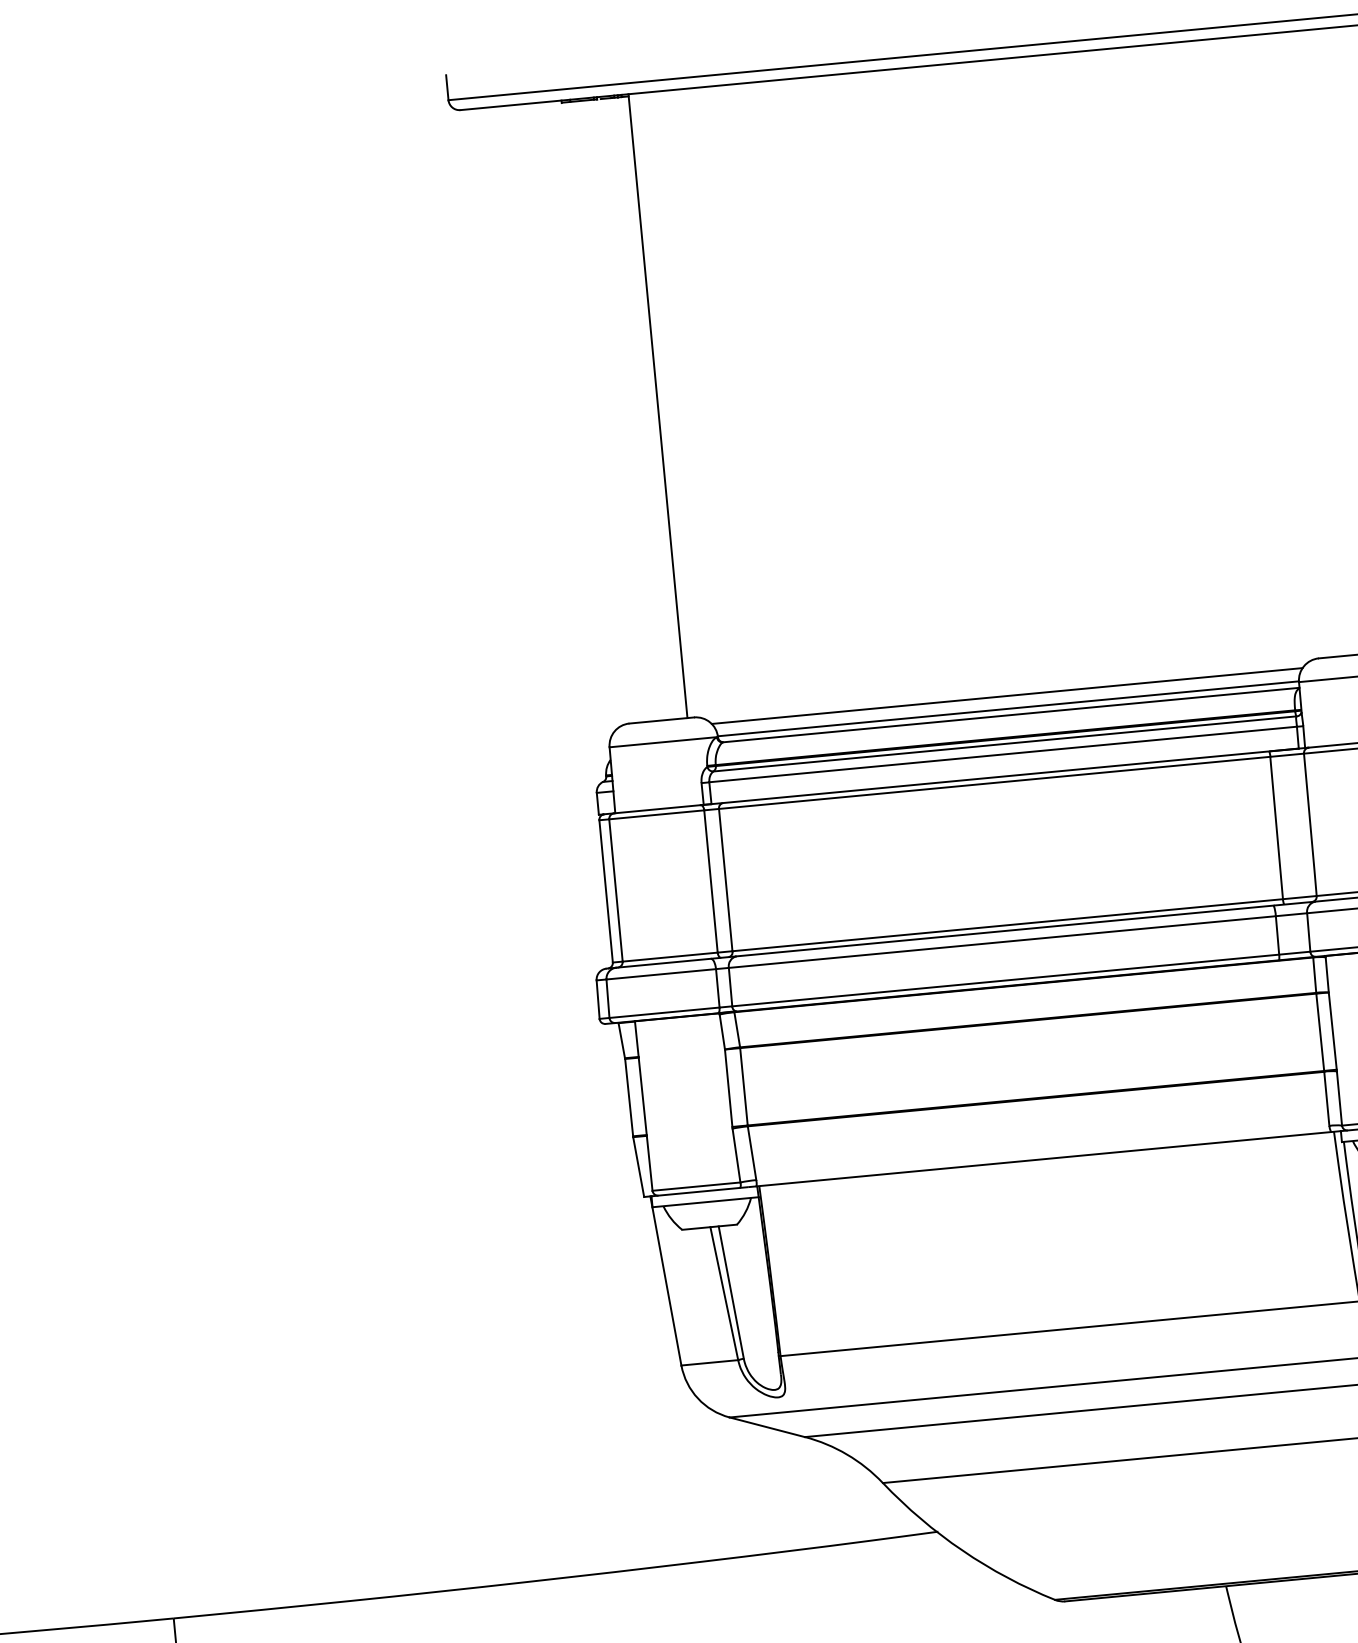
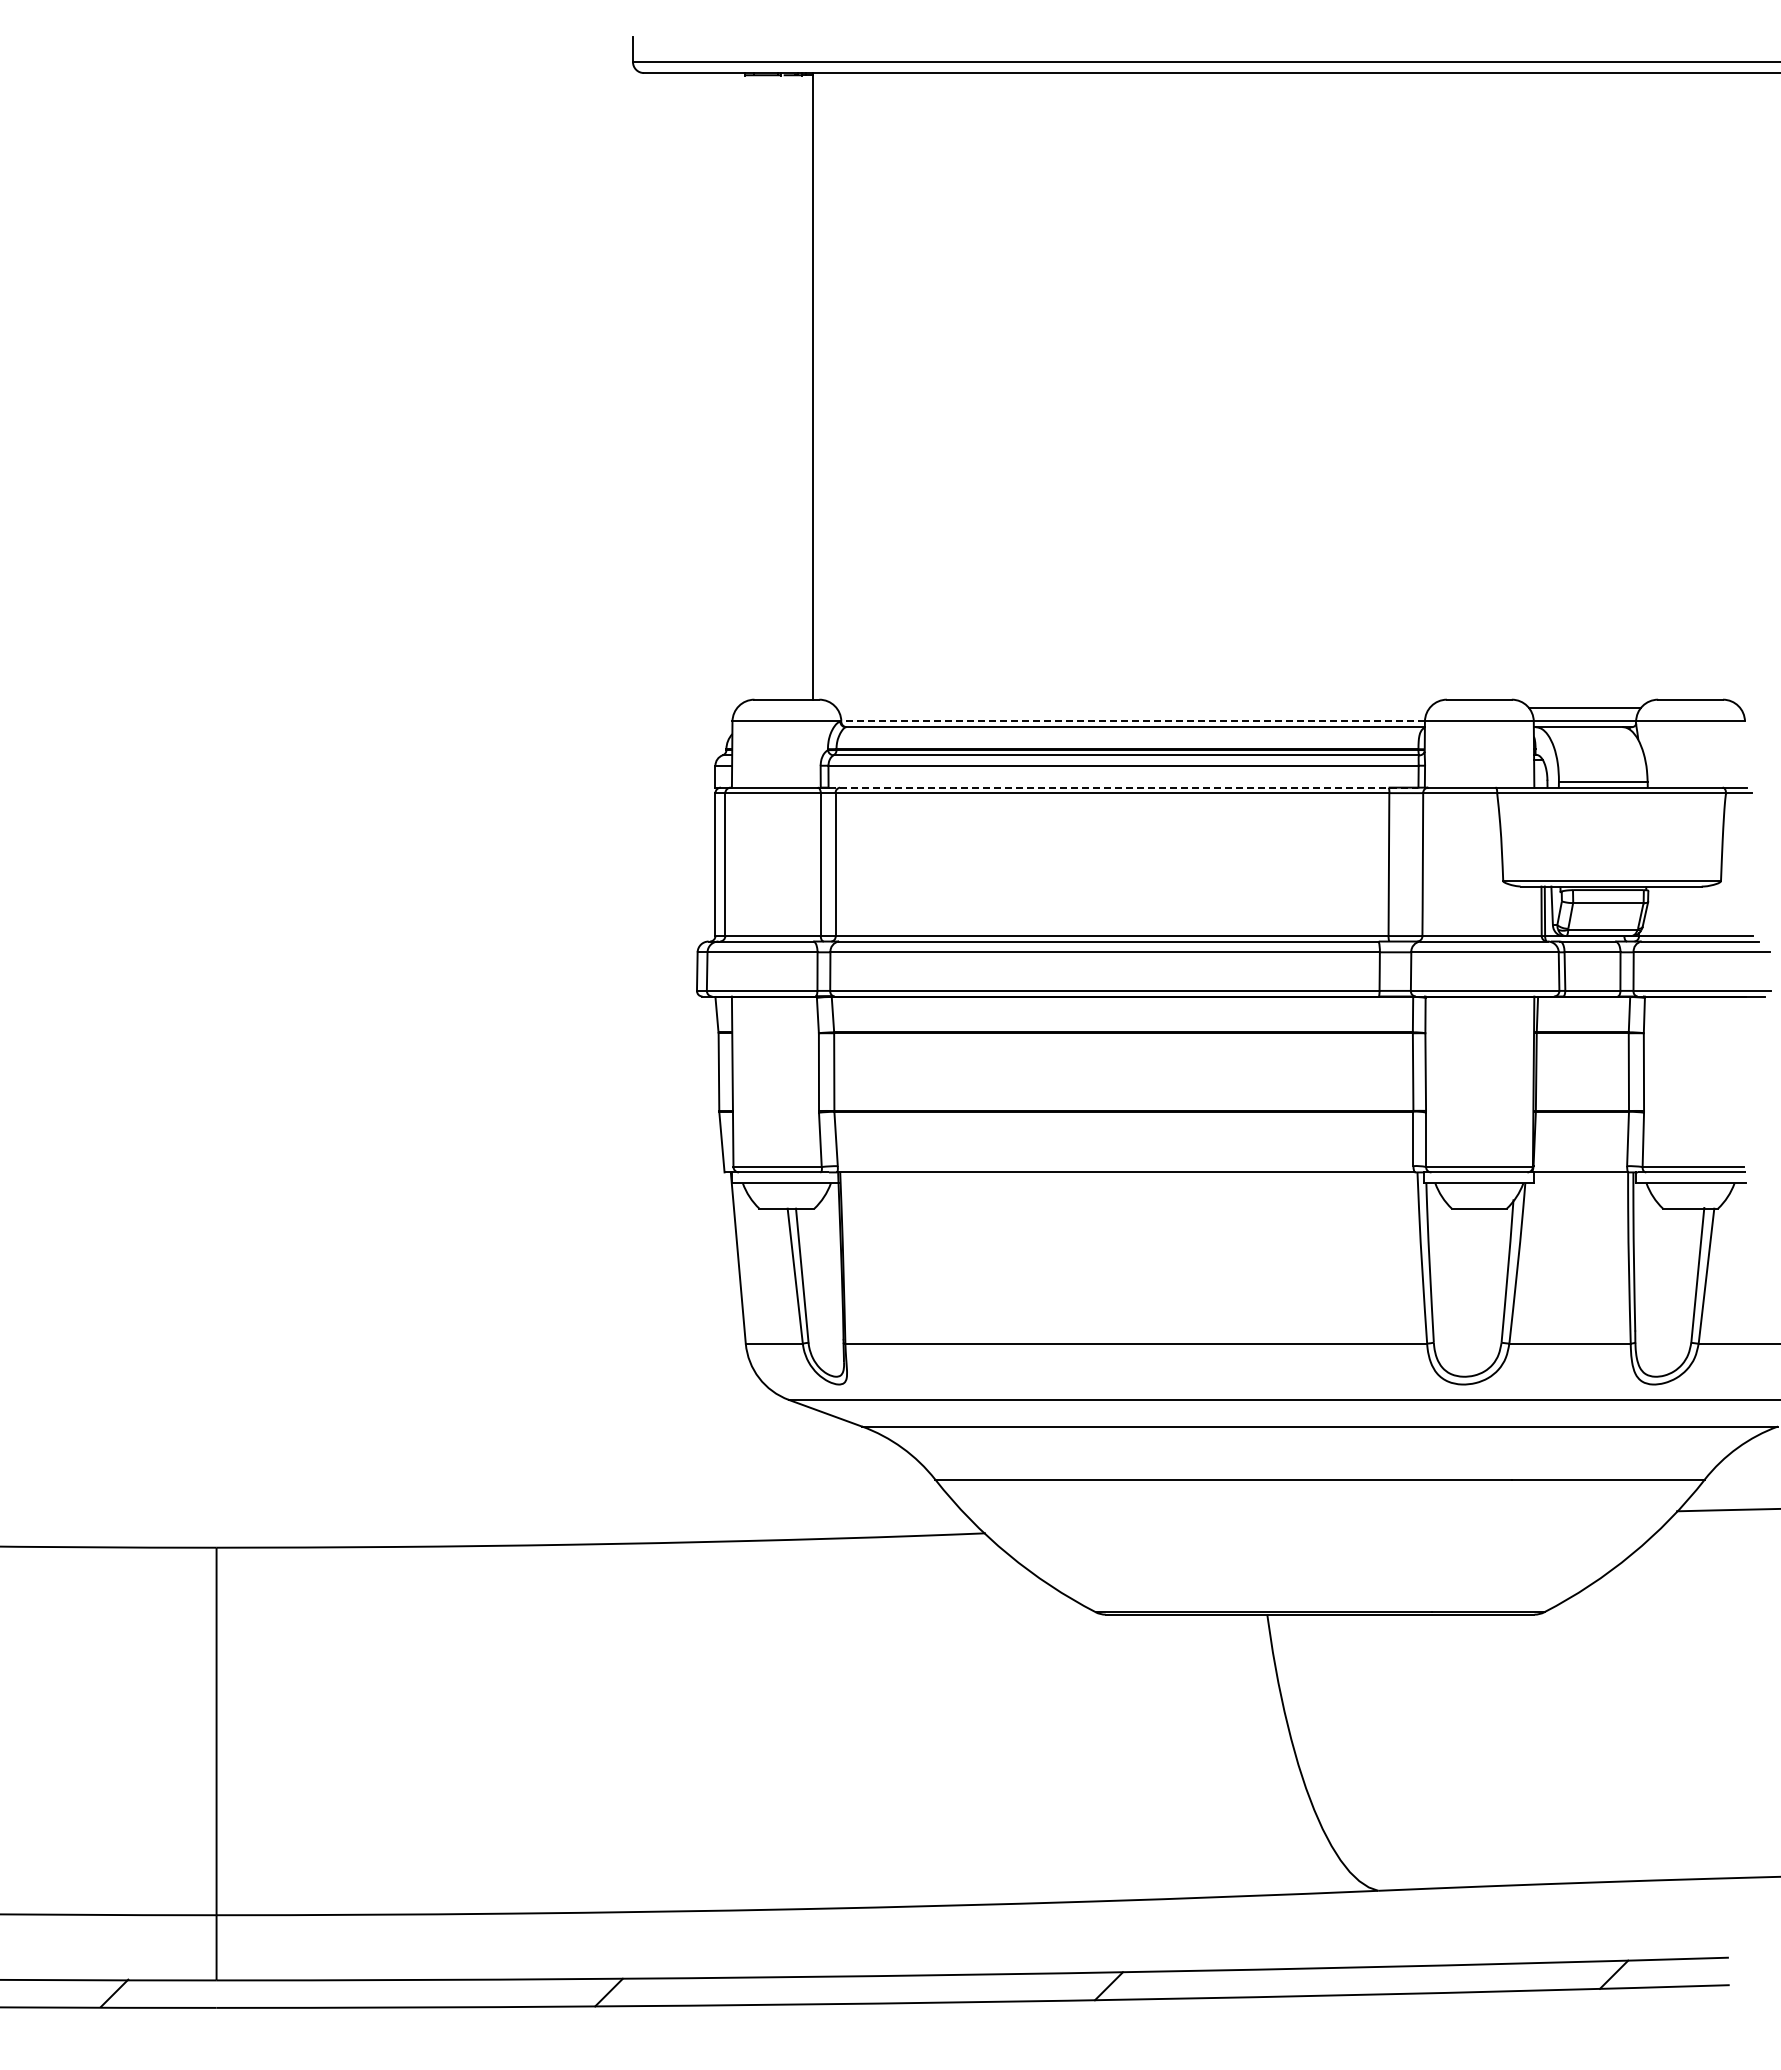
line: (1006, 695) -> (1132, 707), removed
line: (1008, 708) -> (1133, 720), solid -> dashed
line: (1005, 776) -> (1123, 787), solid -> dashed

